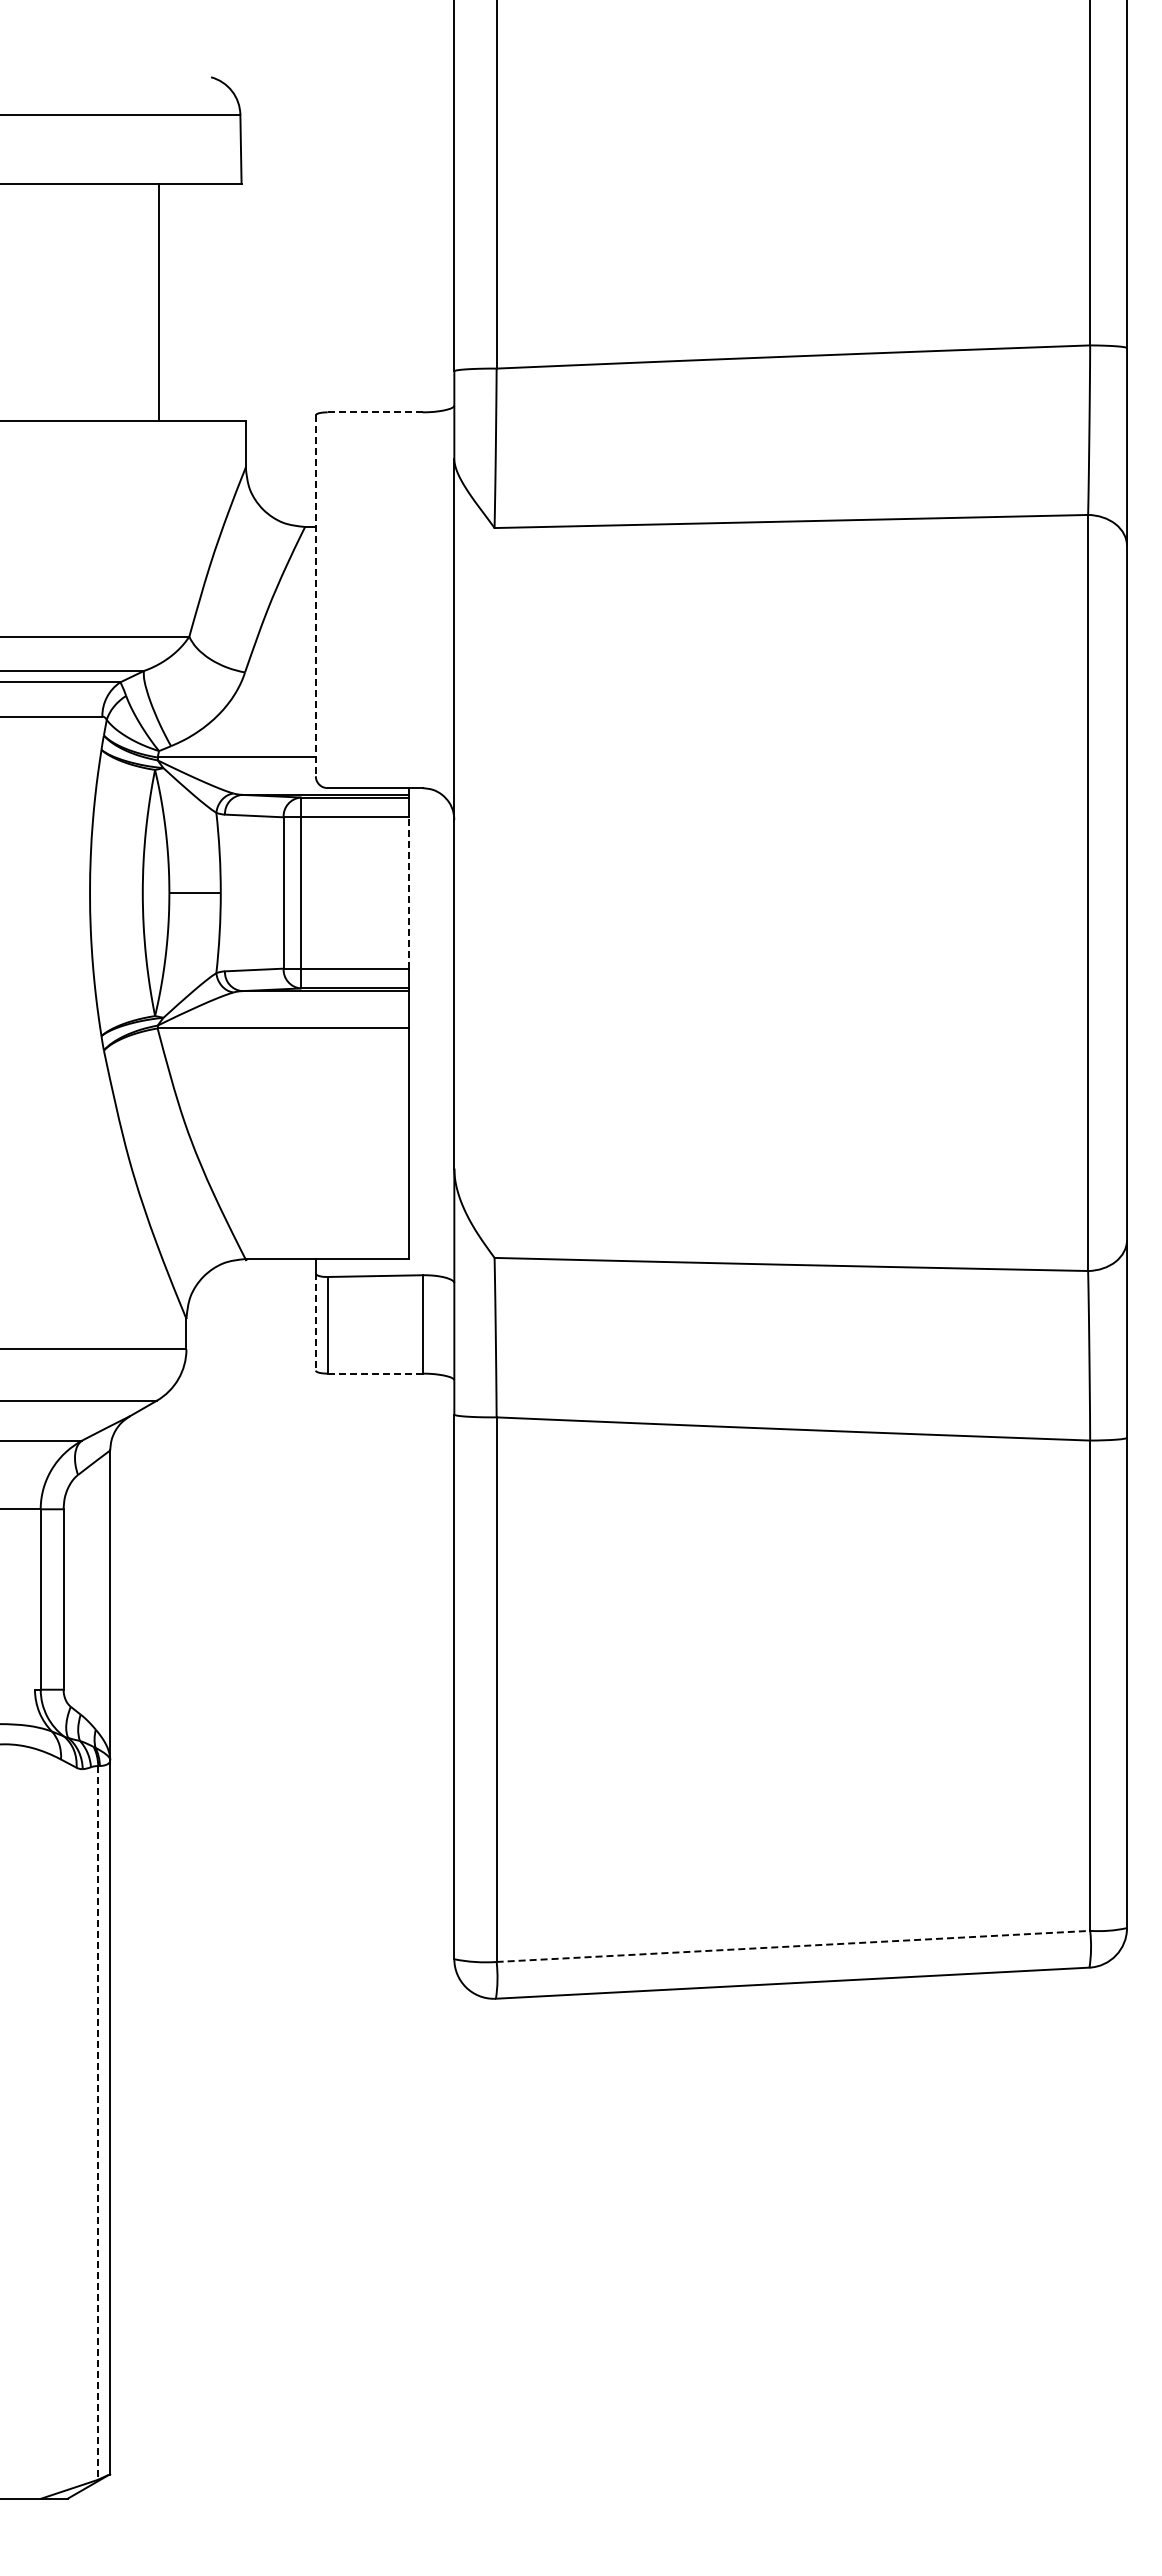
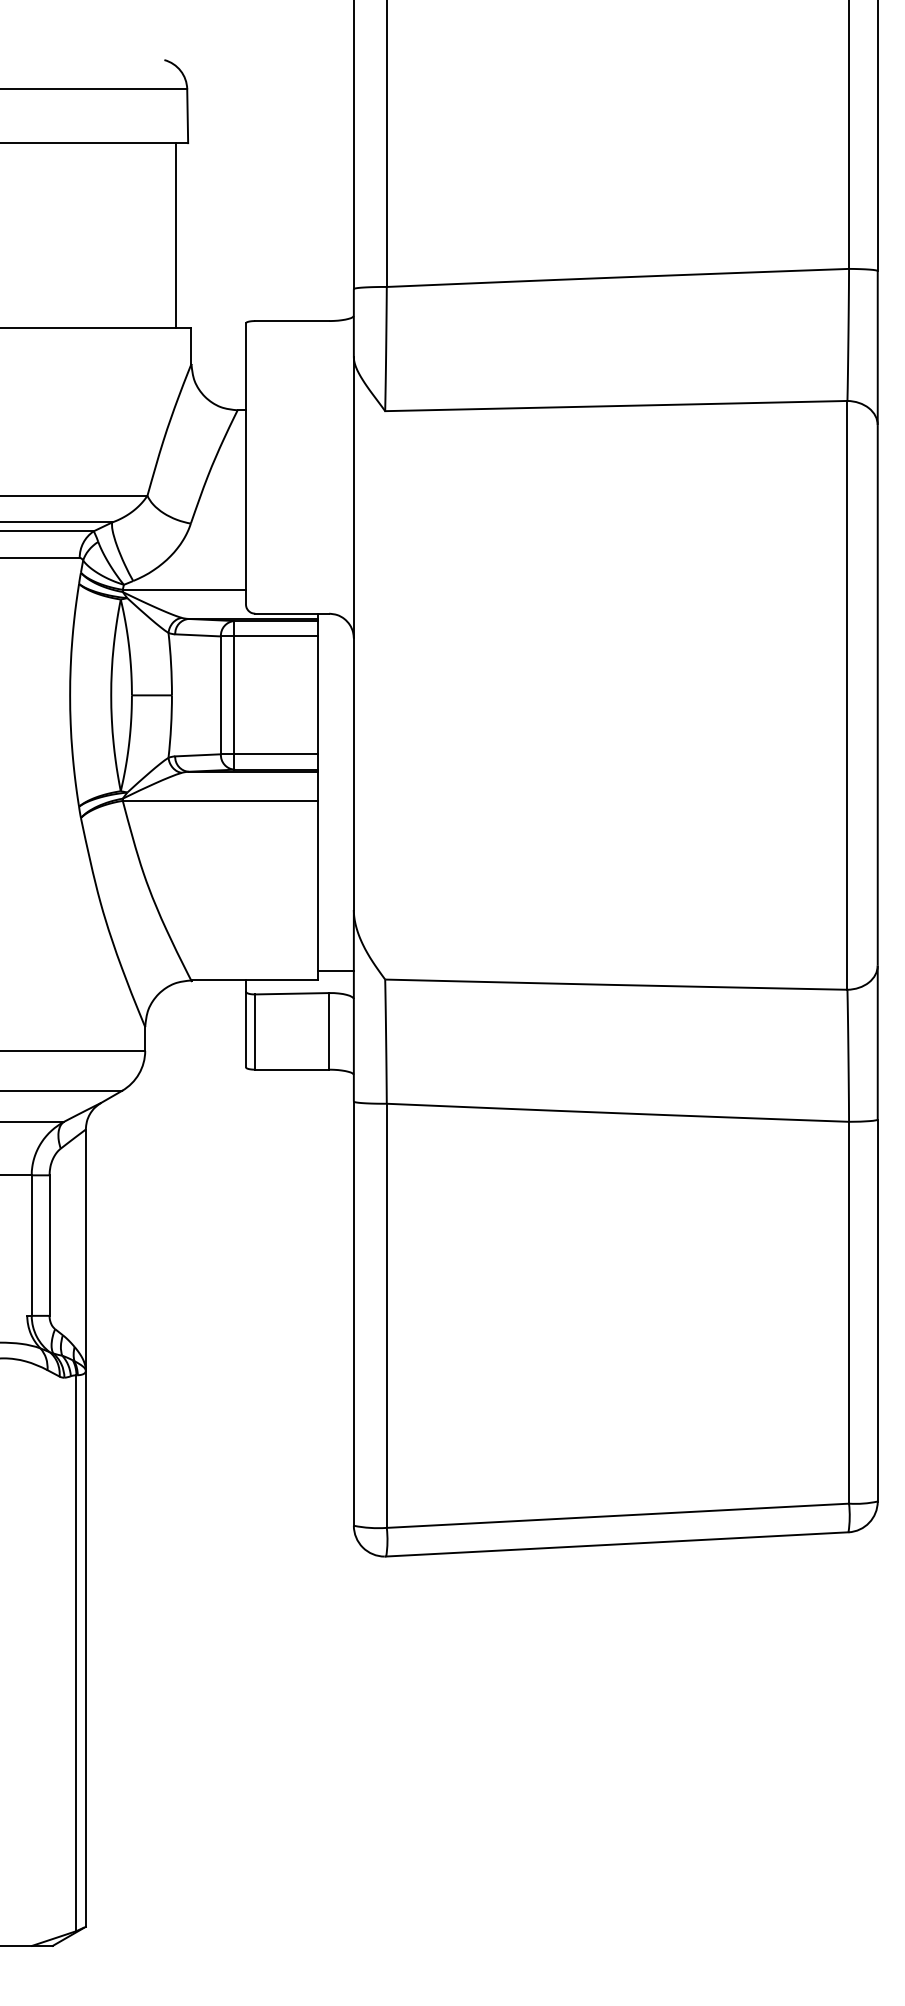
line: (159, 302) -> (176, 235), moved
line: (374, 412) -> (291, 321), dashed -> solid
line: (315, 596) -> (245, 464), dashed -> solid
line: (408, 892) -> (318, 694), dashed -> solid
line: (431, 1247) -> (336, 971), added
line: (315, 1322) -> (245, 1029), dashed -> solid
line: (374, 1373) -> (291, 1069), dashed -> solid
line: (793, 1946) -> (617, 1515), dashed -> solid
line: (98, 2122) -> (76, 1652), dashed -> solid

